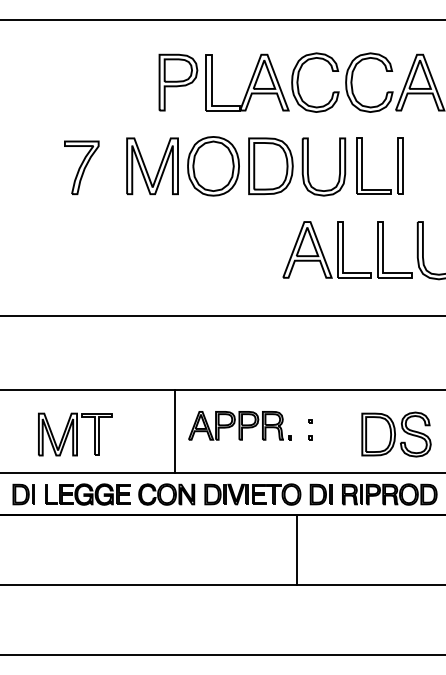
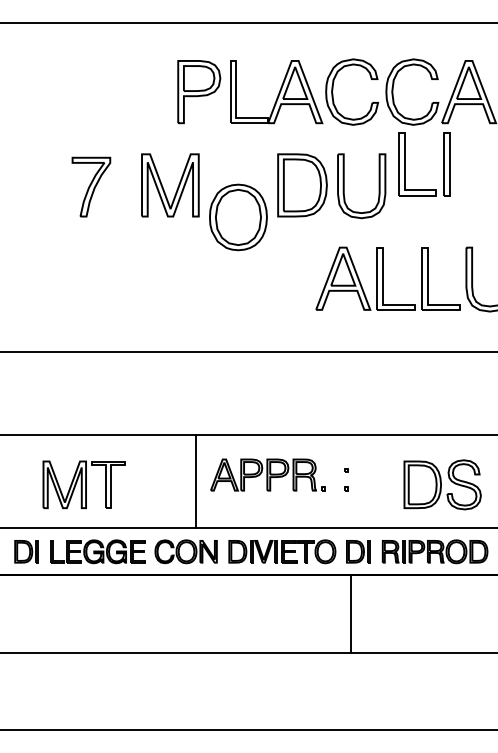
part: (213, 166) -> (238, 217), moved
part: (363, 166) -> (405, 164), moved
line: (296, 549) -> (350, 613), moved

